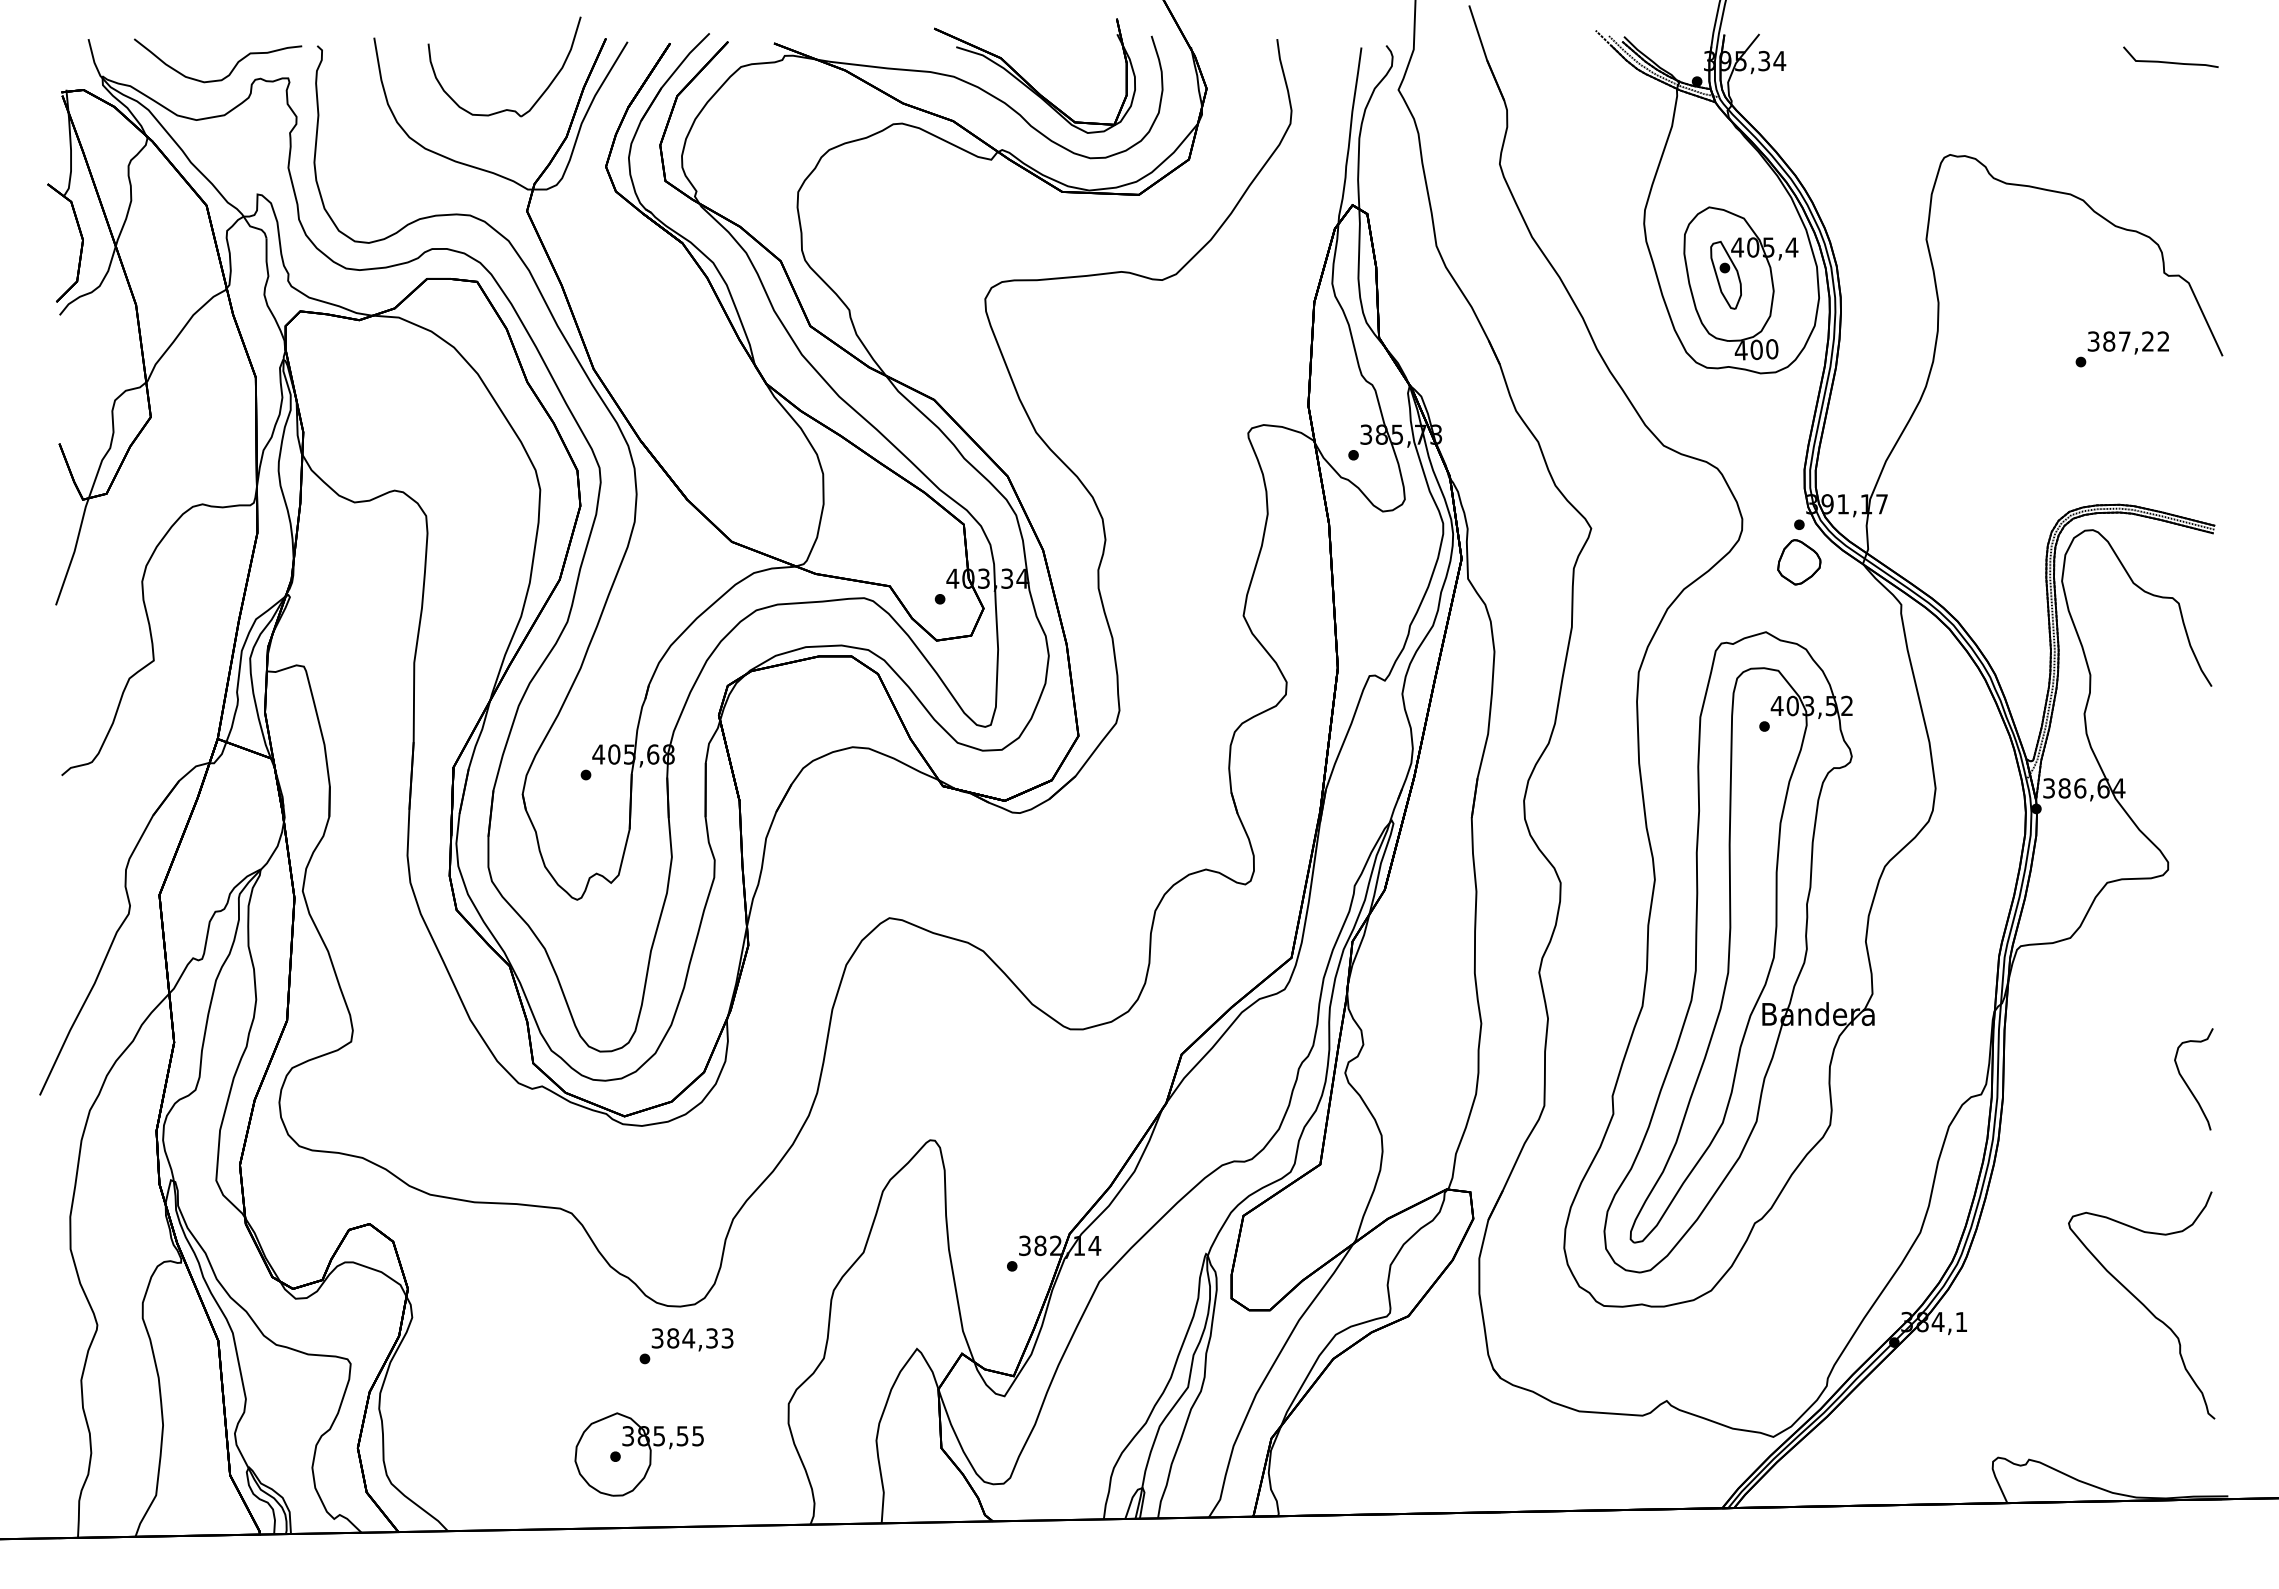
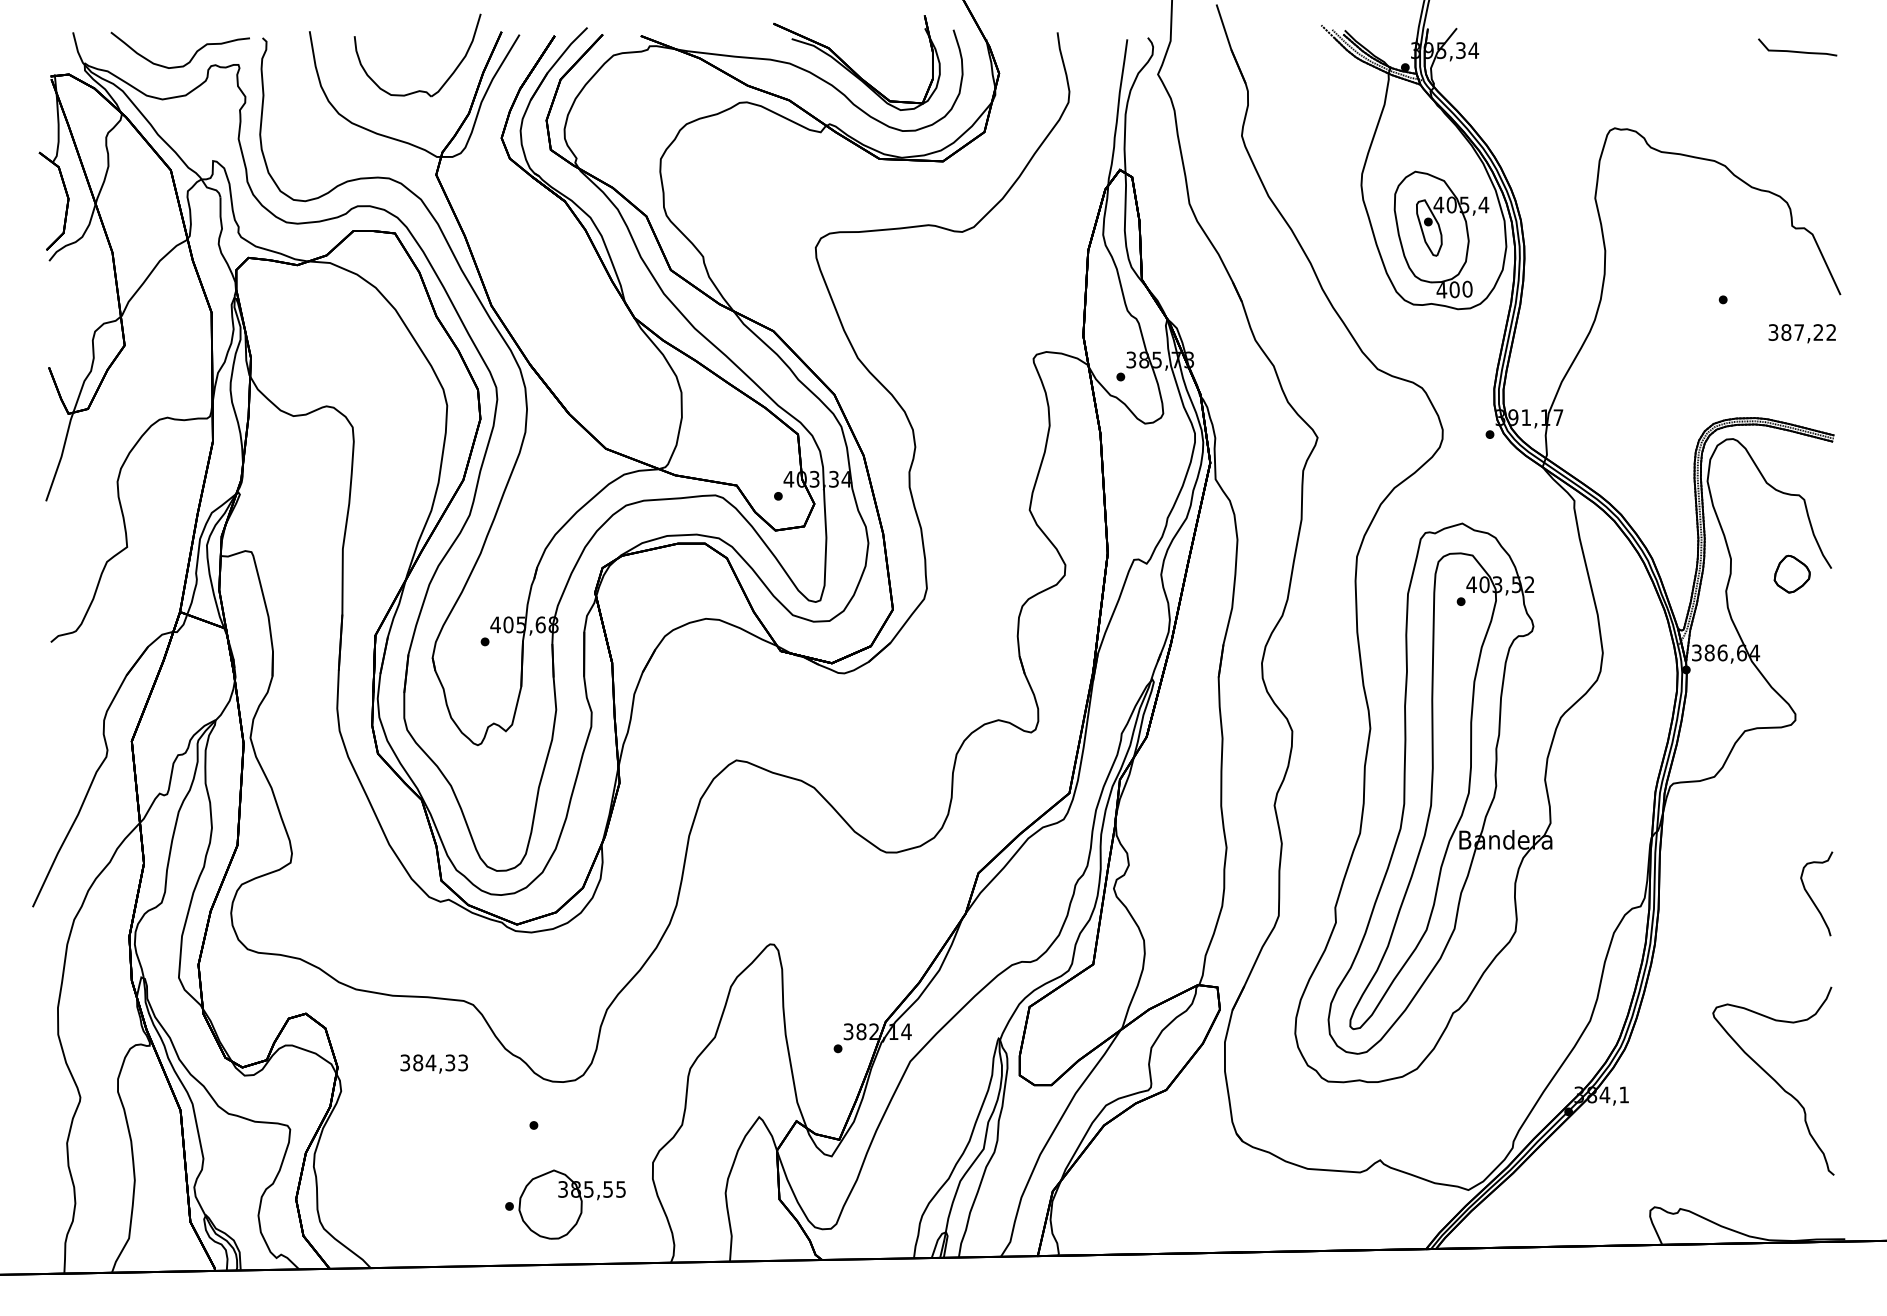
text: (2127, 342) -> (1801, 333), moved
part: (1799, 562) -> (1792, 574), moved
text: (692, 1339) -> (434, 1063), moved
part: (638, 1454) -> (571, 1204), moved

